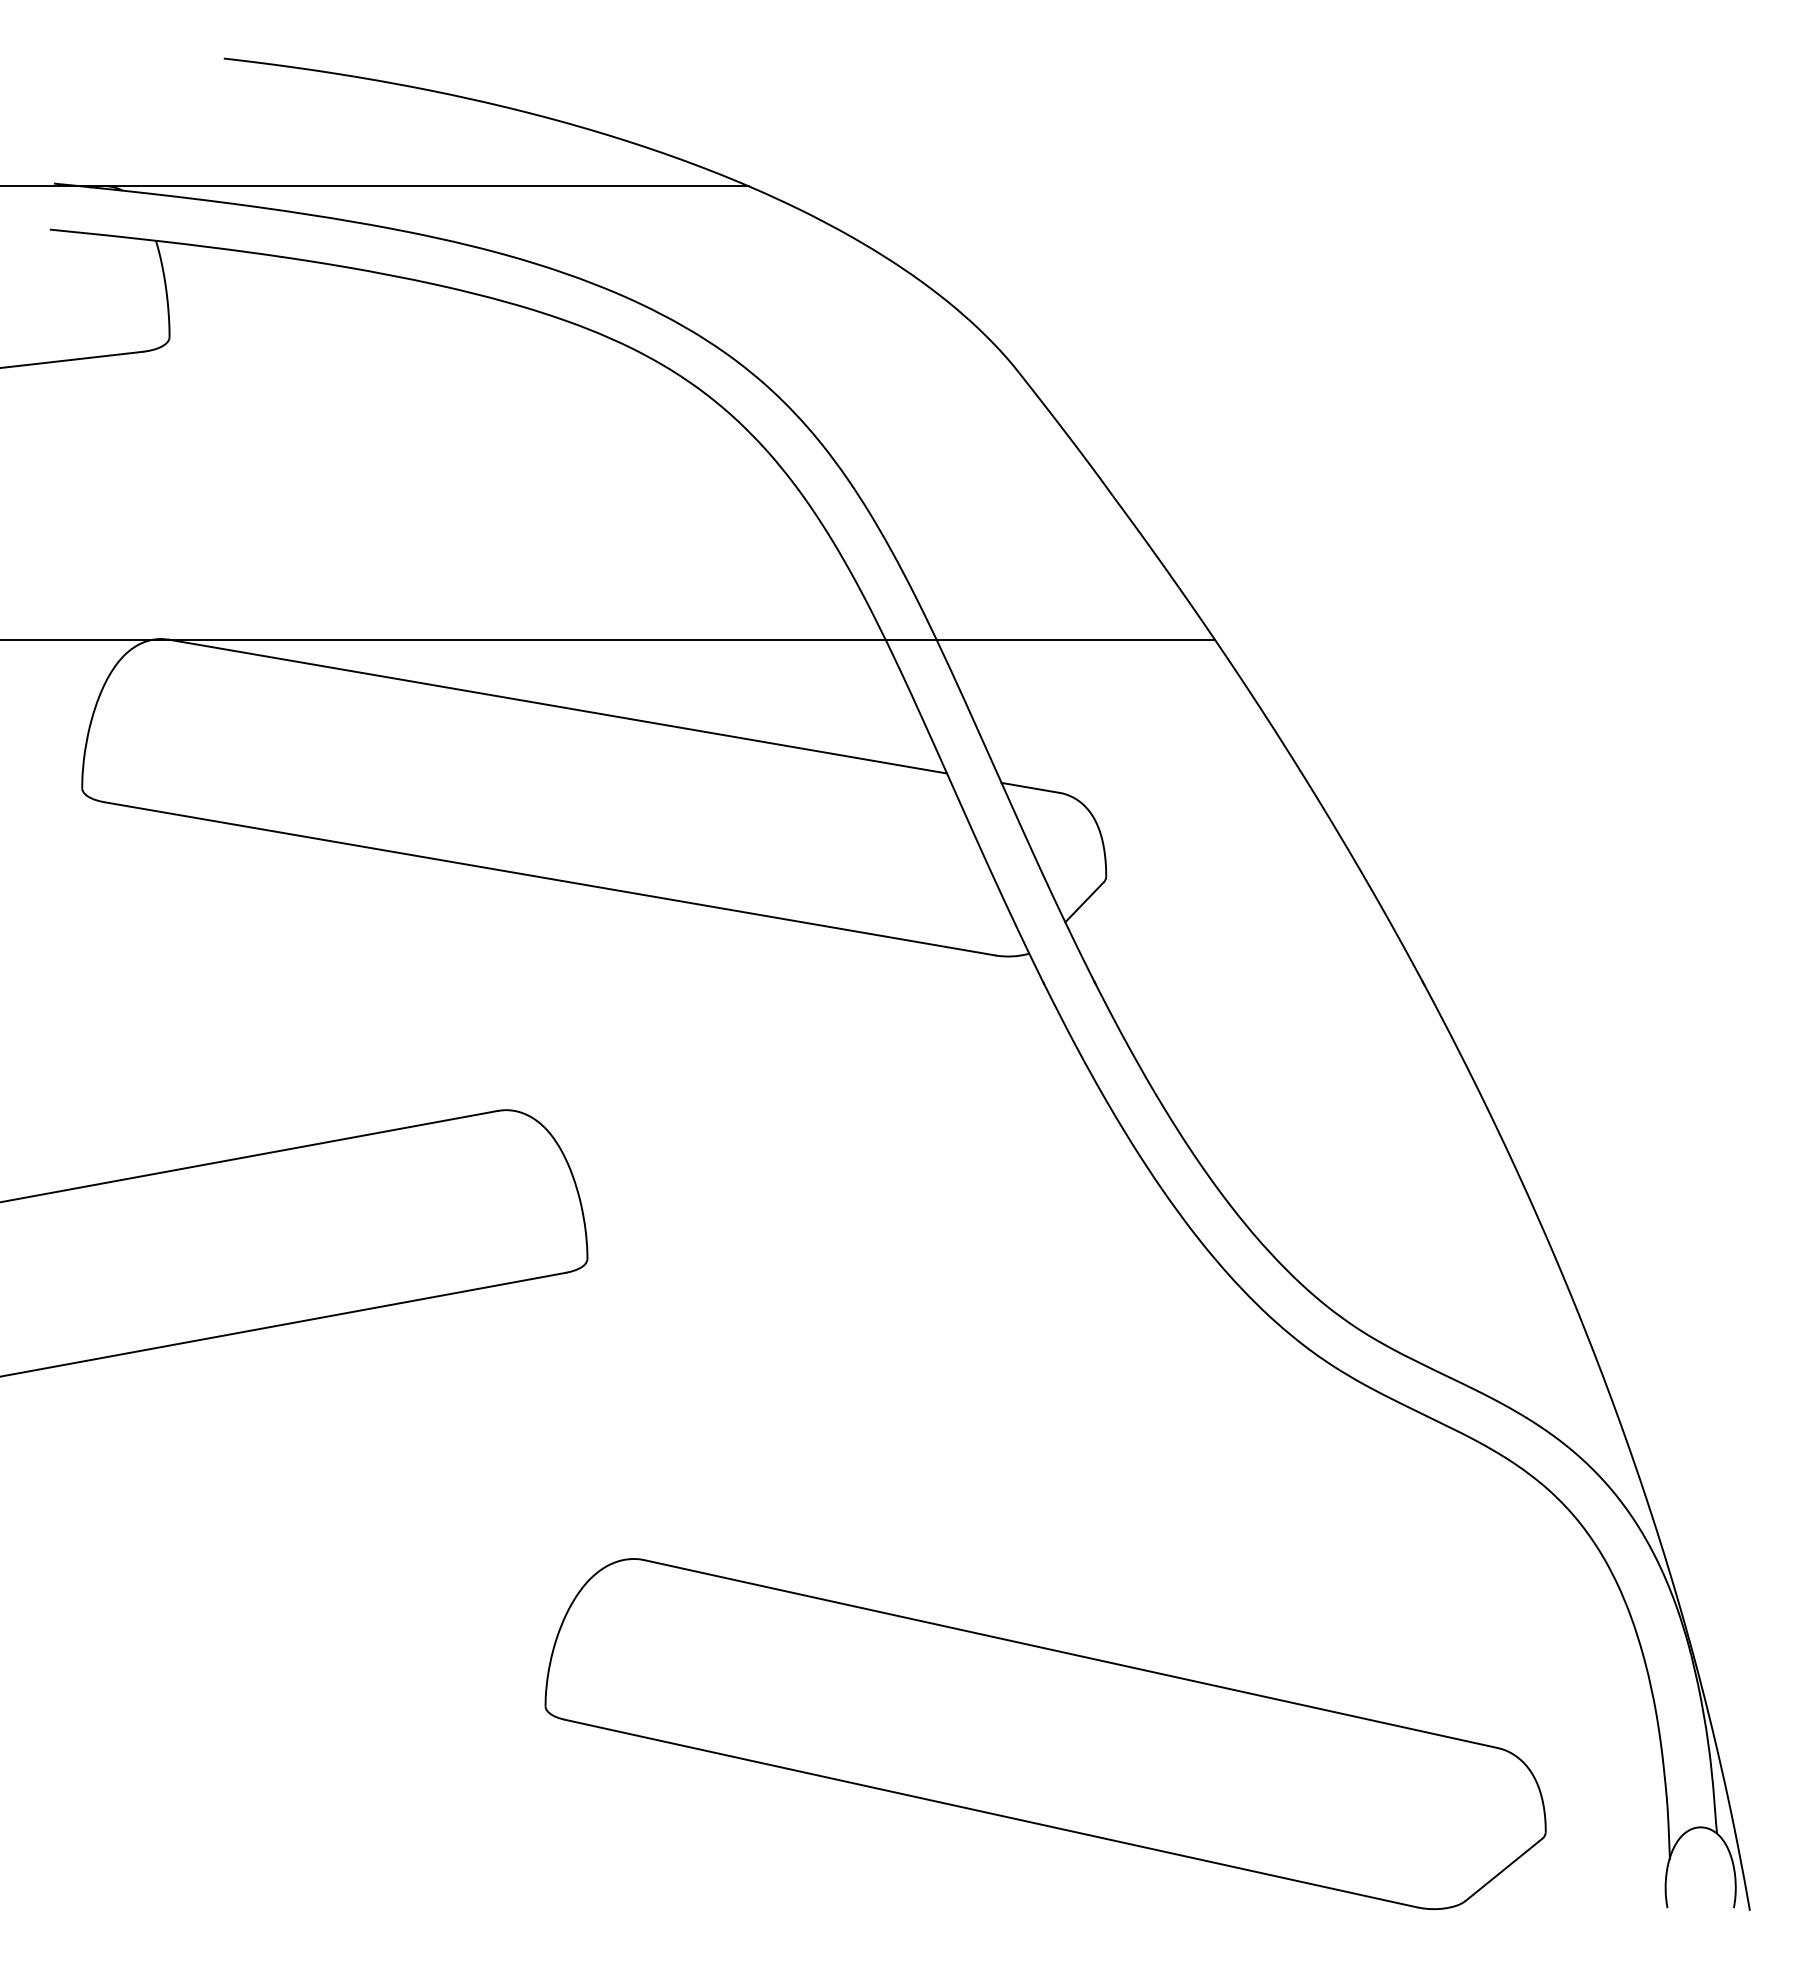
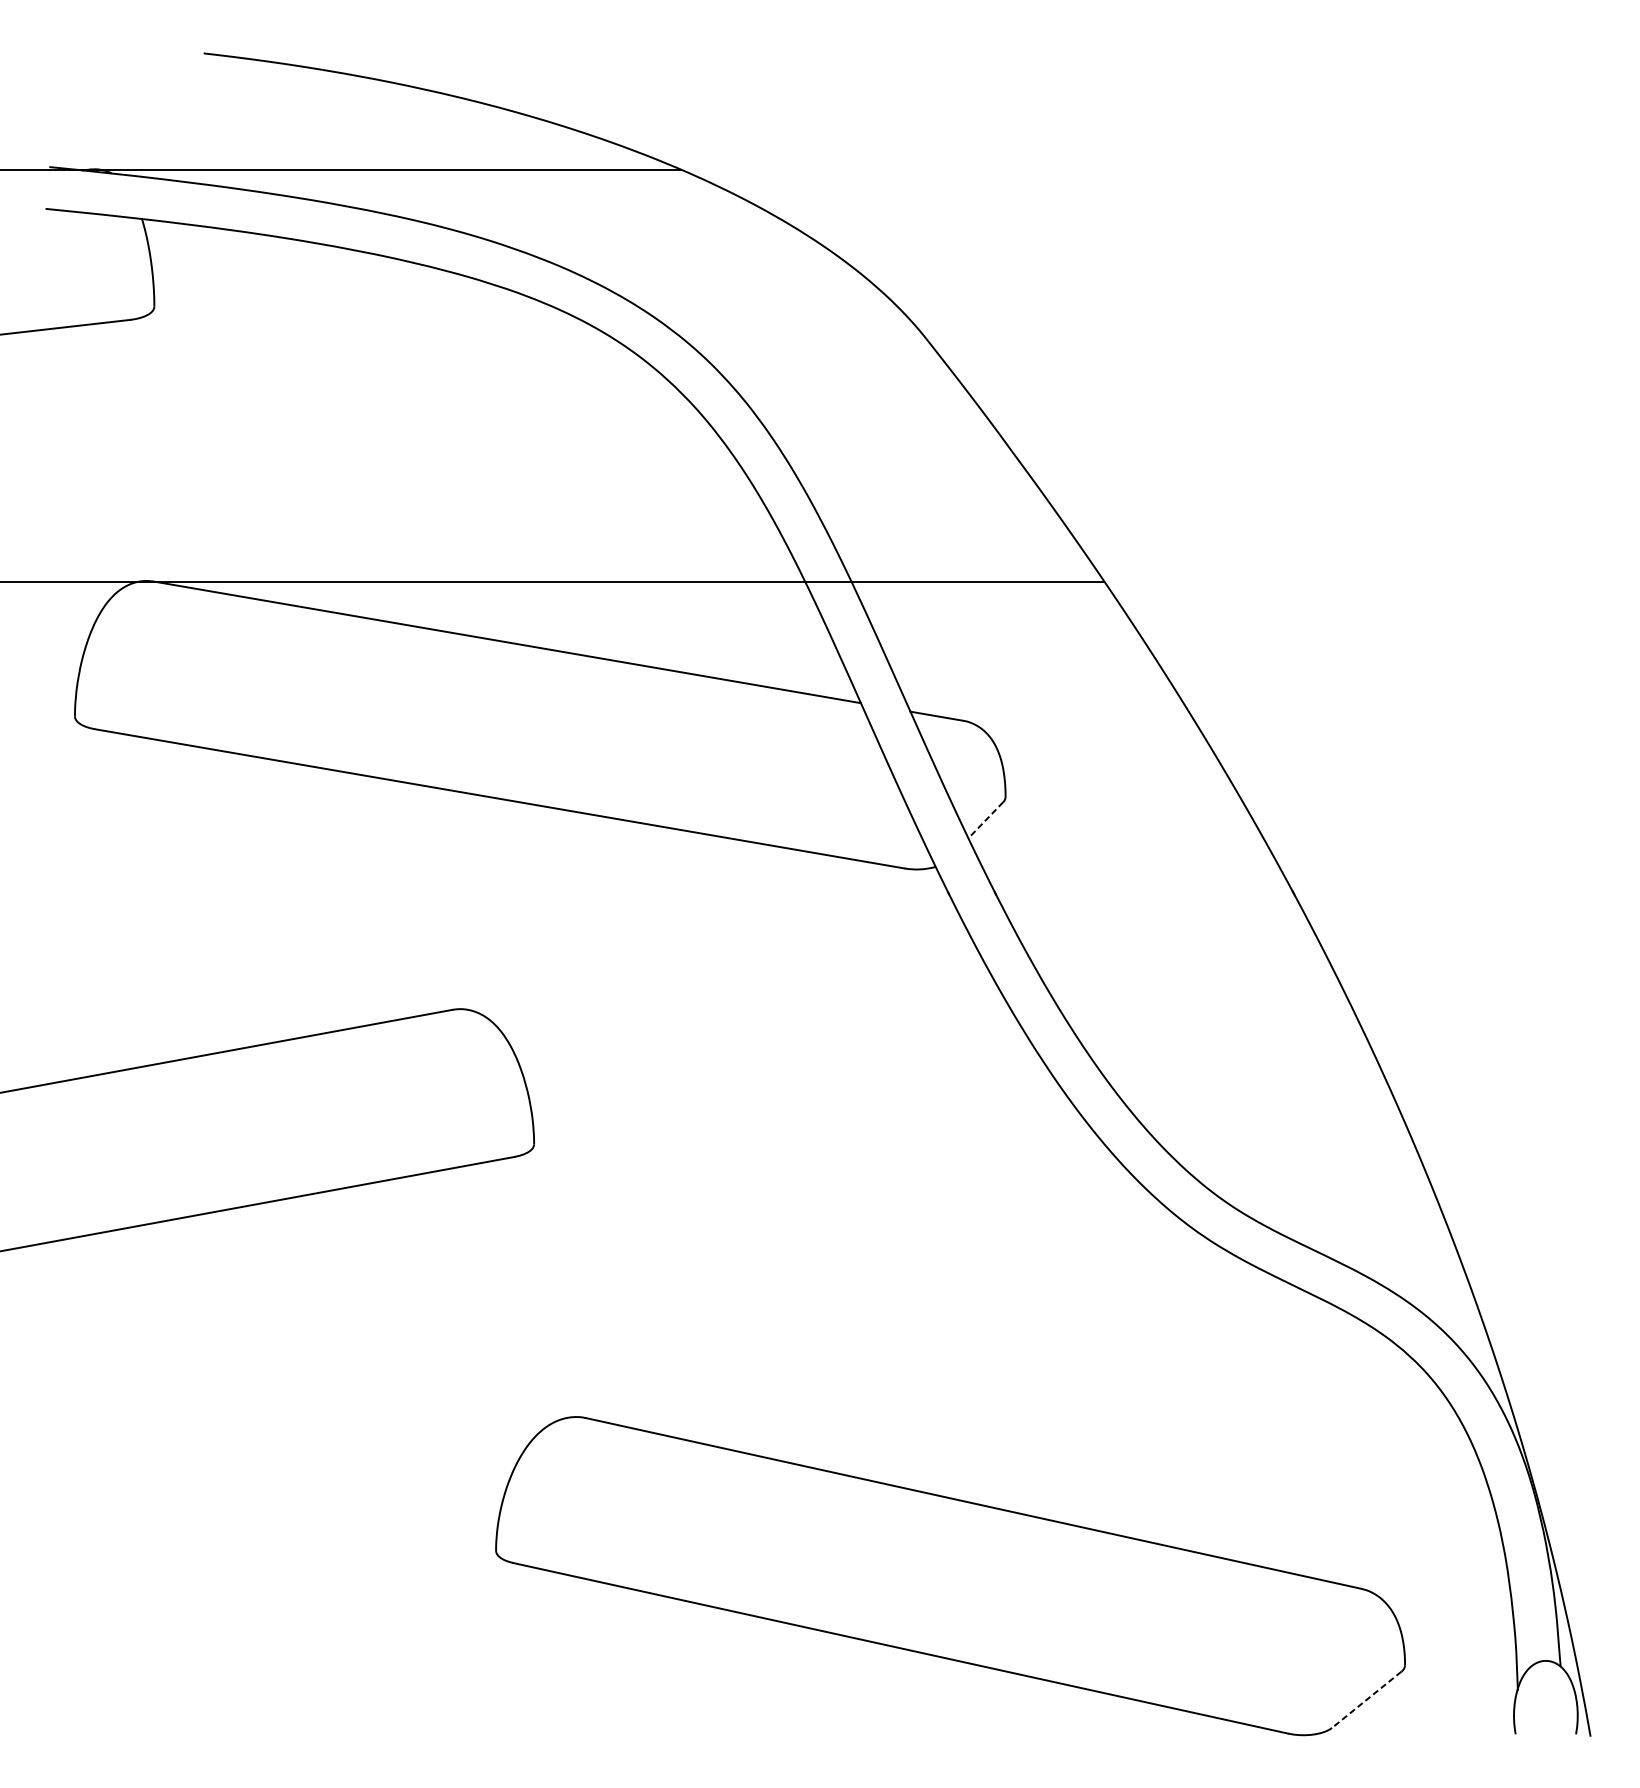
line: (1084, 902) -> (985, 820), solid -> dashed
line: (1503, 1870) -> (1366, 1700), solid -> dashed

